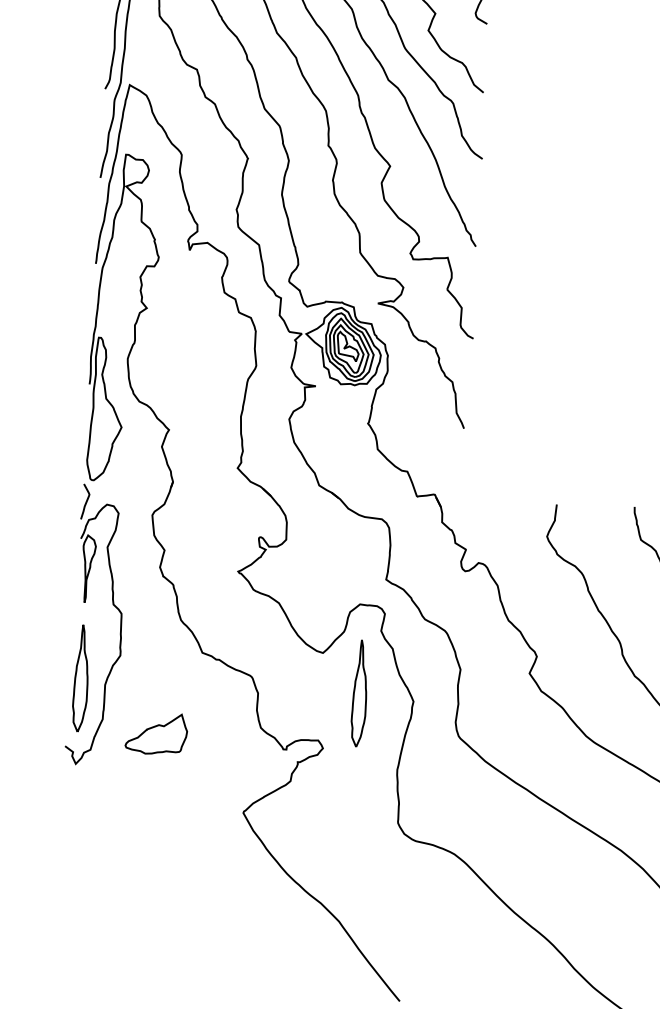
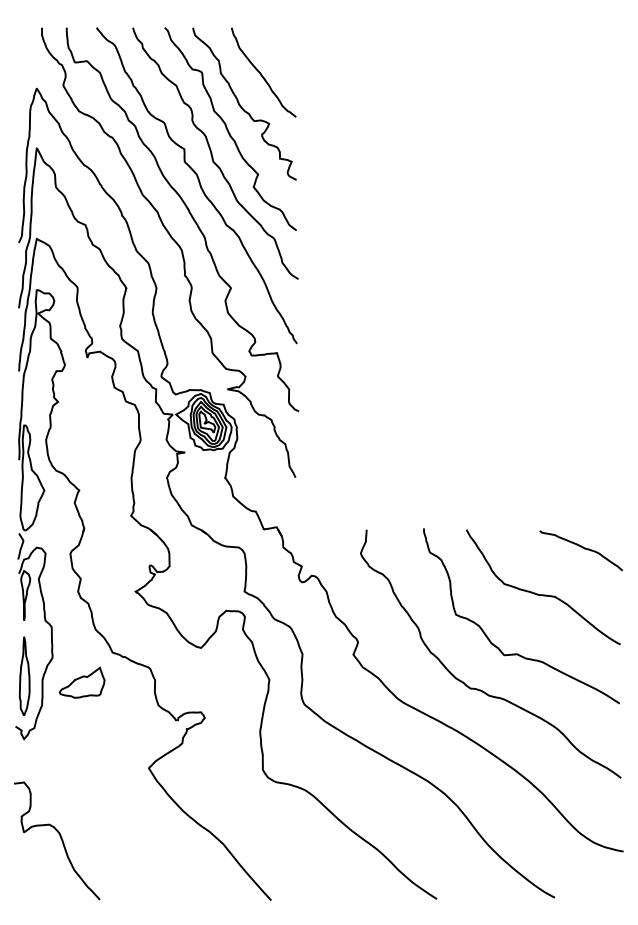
part: (359, 692) -> (229, 675), removed
part: (157, 733) -> (82, 682), moved
curve: (117, 901) -> (60, 838), added

